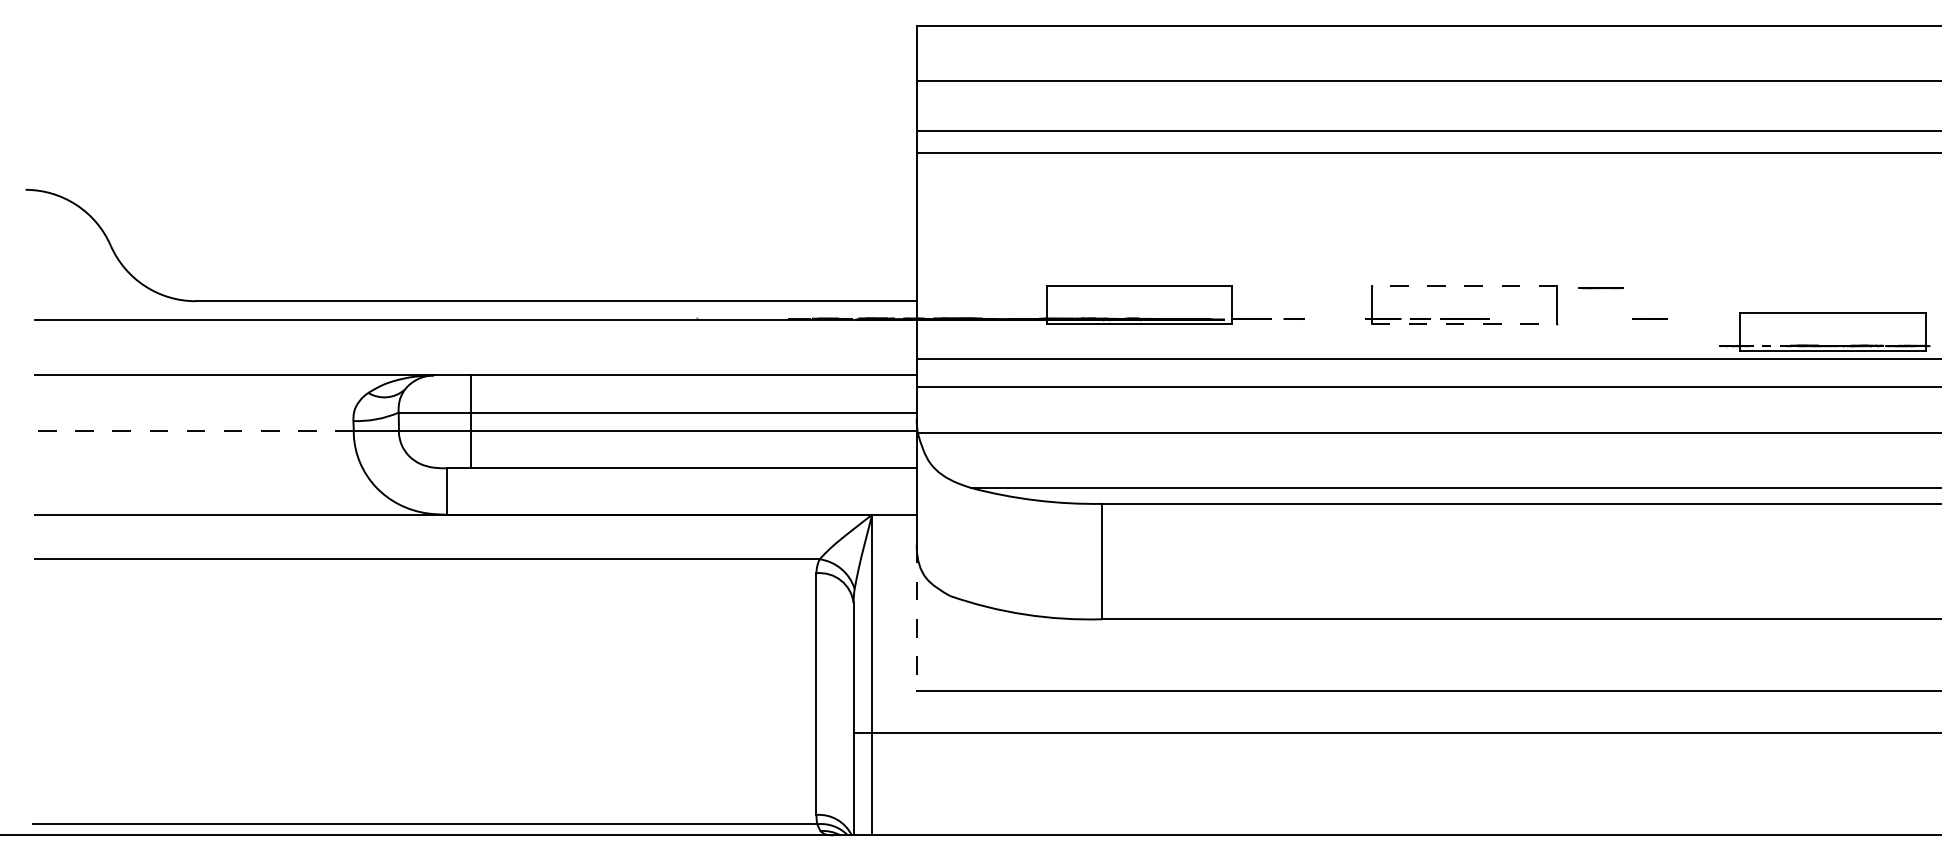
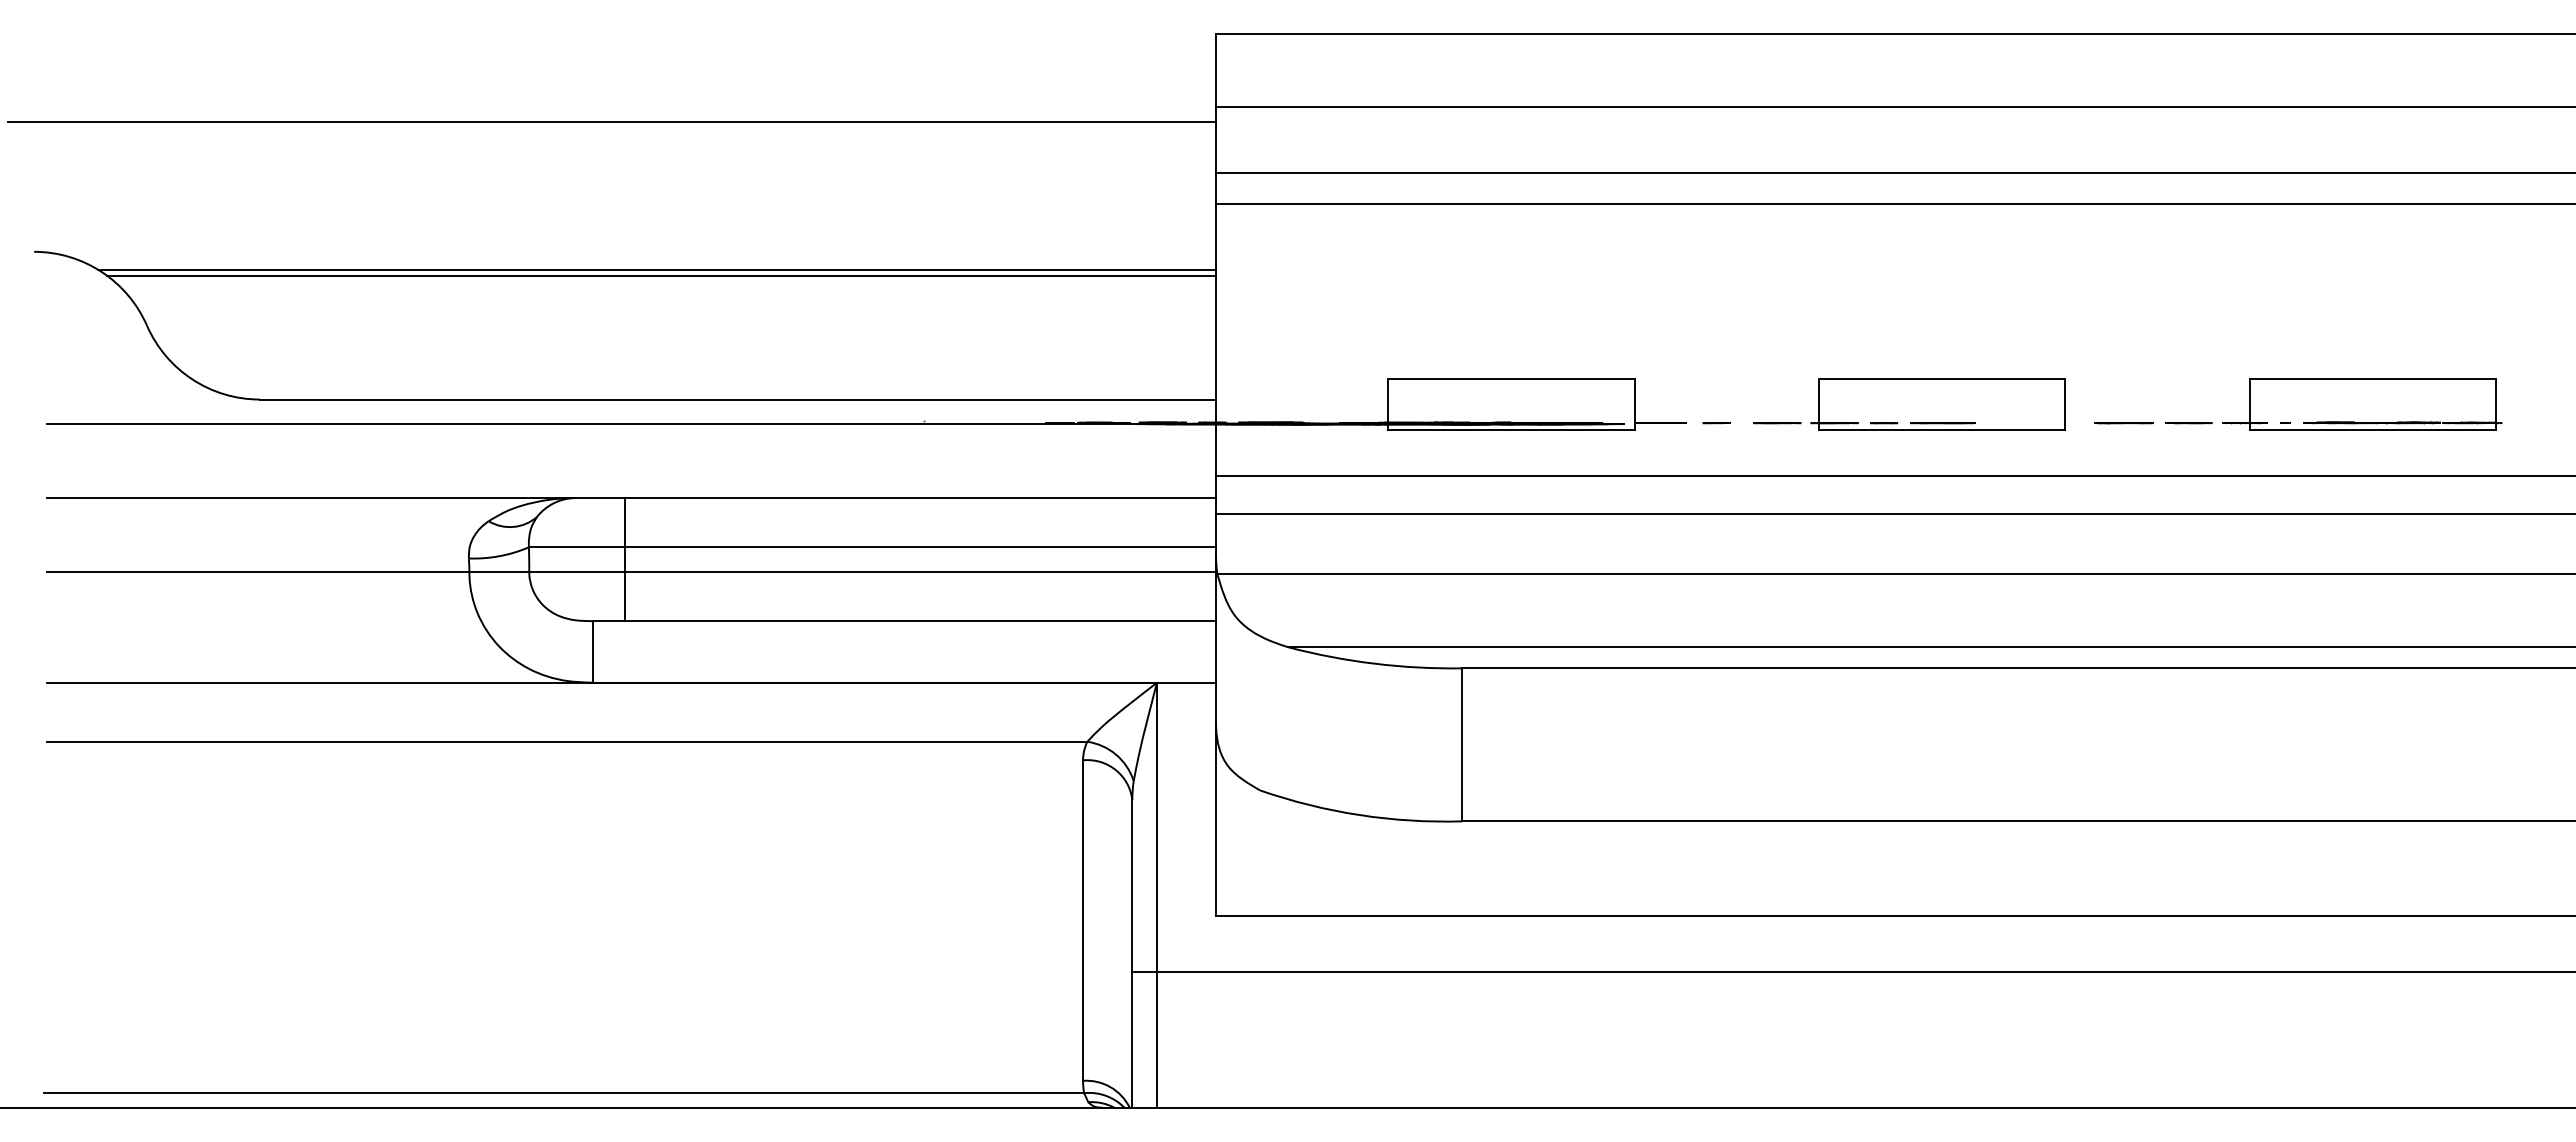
line: (461, 91) -> (612, 121), added
line: (495, 203) -> (657, 269), added
line: (498, 208) -> (661, 276), added
line: (1463, 286) -> (1941, 379), dashed -> solid
line: (1600, 288) -> (2123, 423), moved
line: (1340, 319) -> (1777, 423), added
line: (1464, 323) -> (1942, 429), dashed -> solid
part: (1824, 332) -> (2362, 404), moved
line: (194, 430) -> (257, 571), dashed -> solid
line: (917, 617) -> (1216, 819), dashed -> solid

